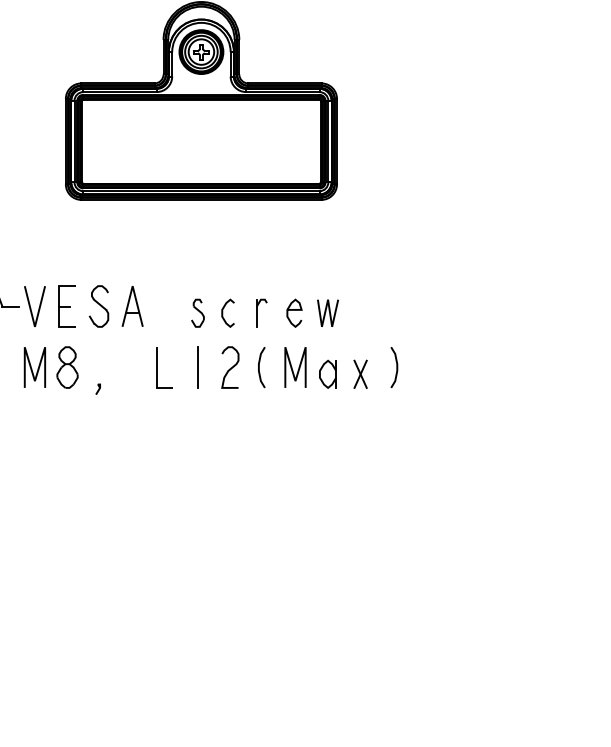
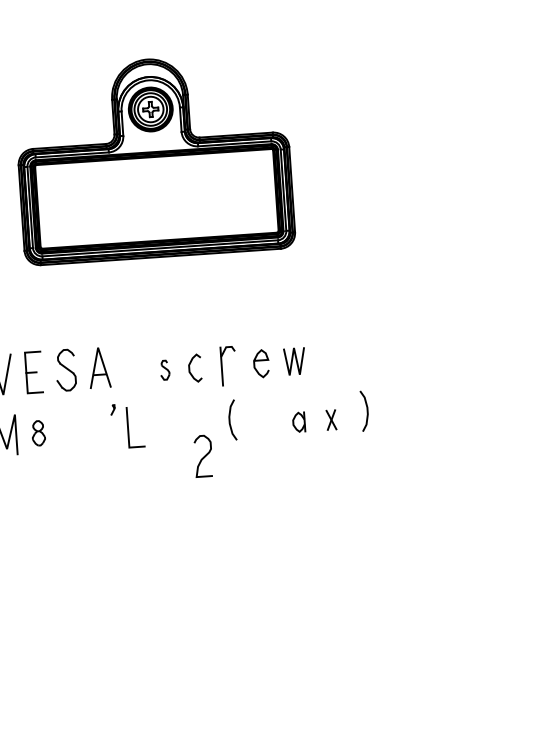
part: (197, 312) -> (164, 369), size x0.7
part: (261, 312) -> (228, 365), size x1.4
part: (67, 367) -> (38, 433), size x0.6
line: (197, 367) -> (168, 424), removed
curve: (230, 367) -> (203, 456), moved
line: (292, 367) -> (263, 418), removed
part: (327, 373) -> (298, 421), size x0.7
part: (360, 373) -> (331, 419), size x0.7
line: (98, 388) -> (113, 409), moved

